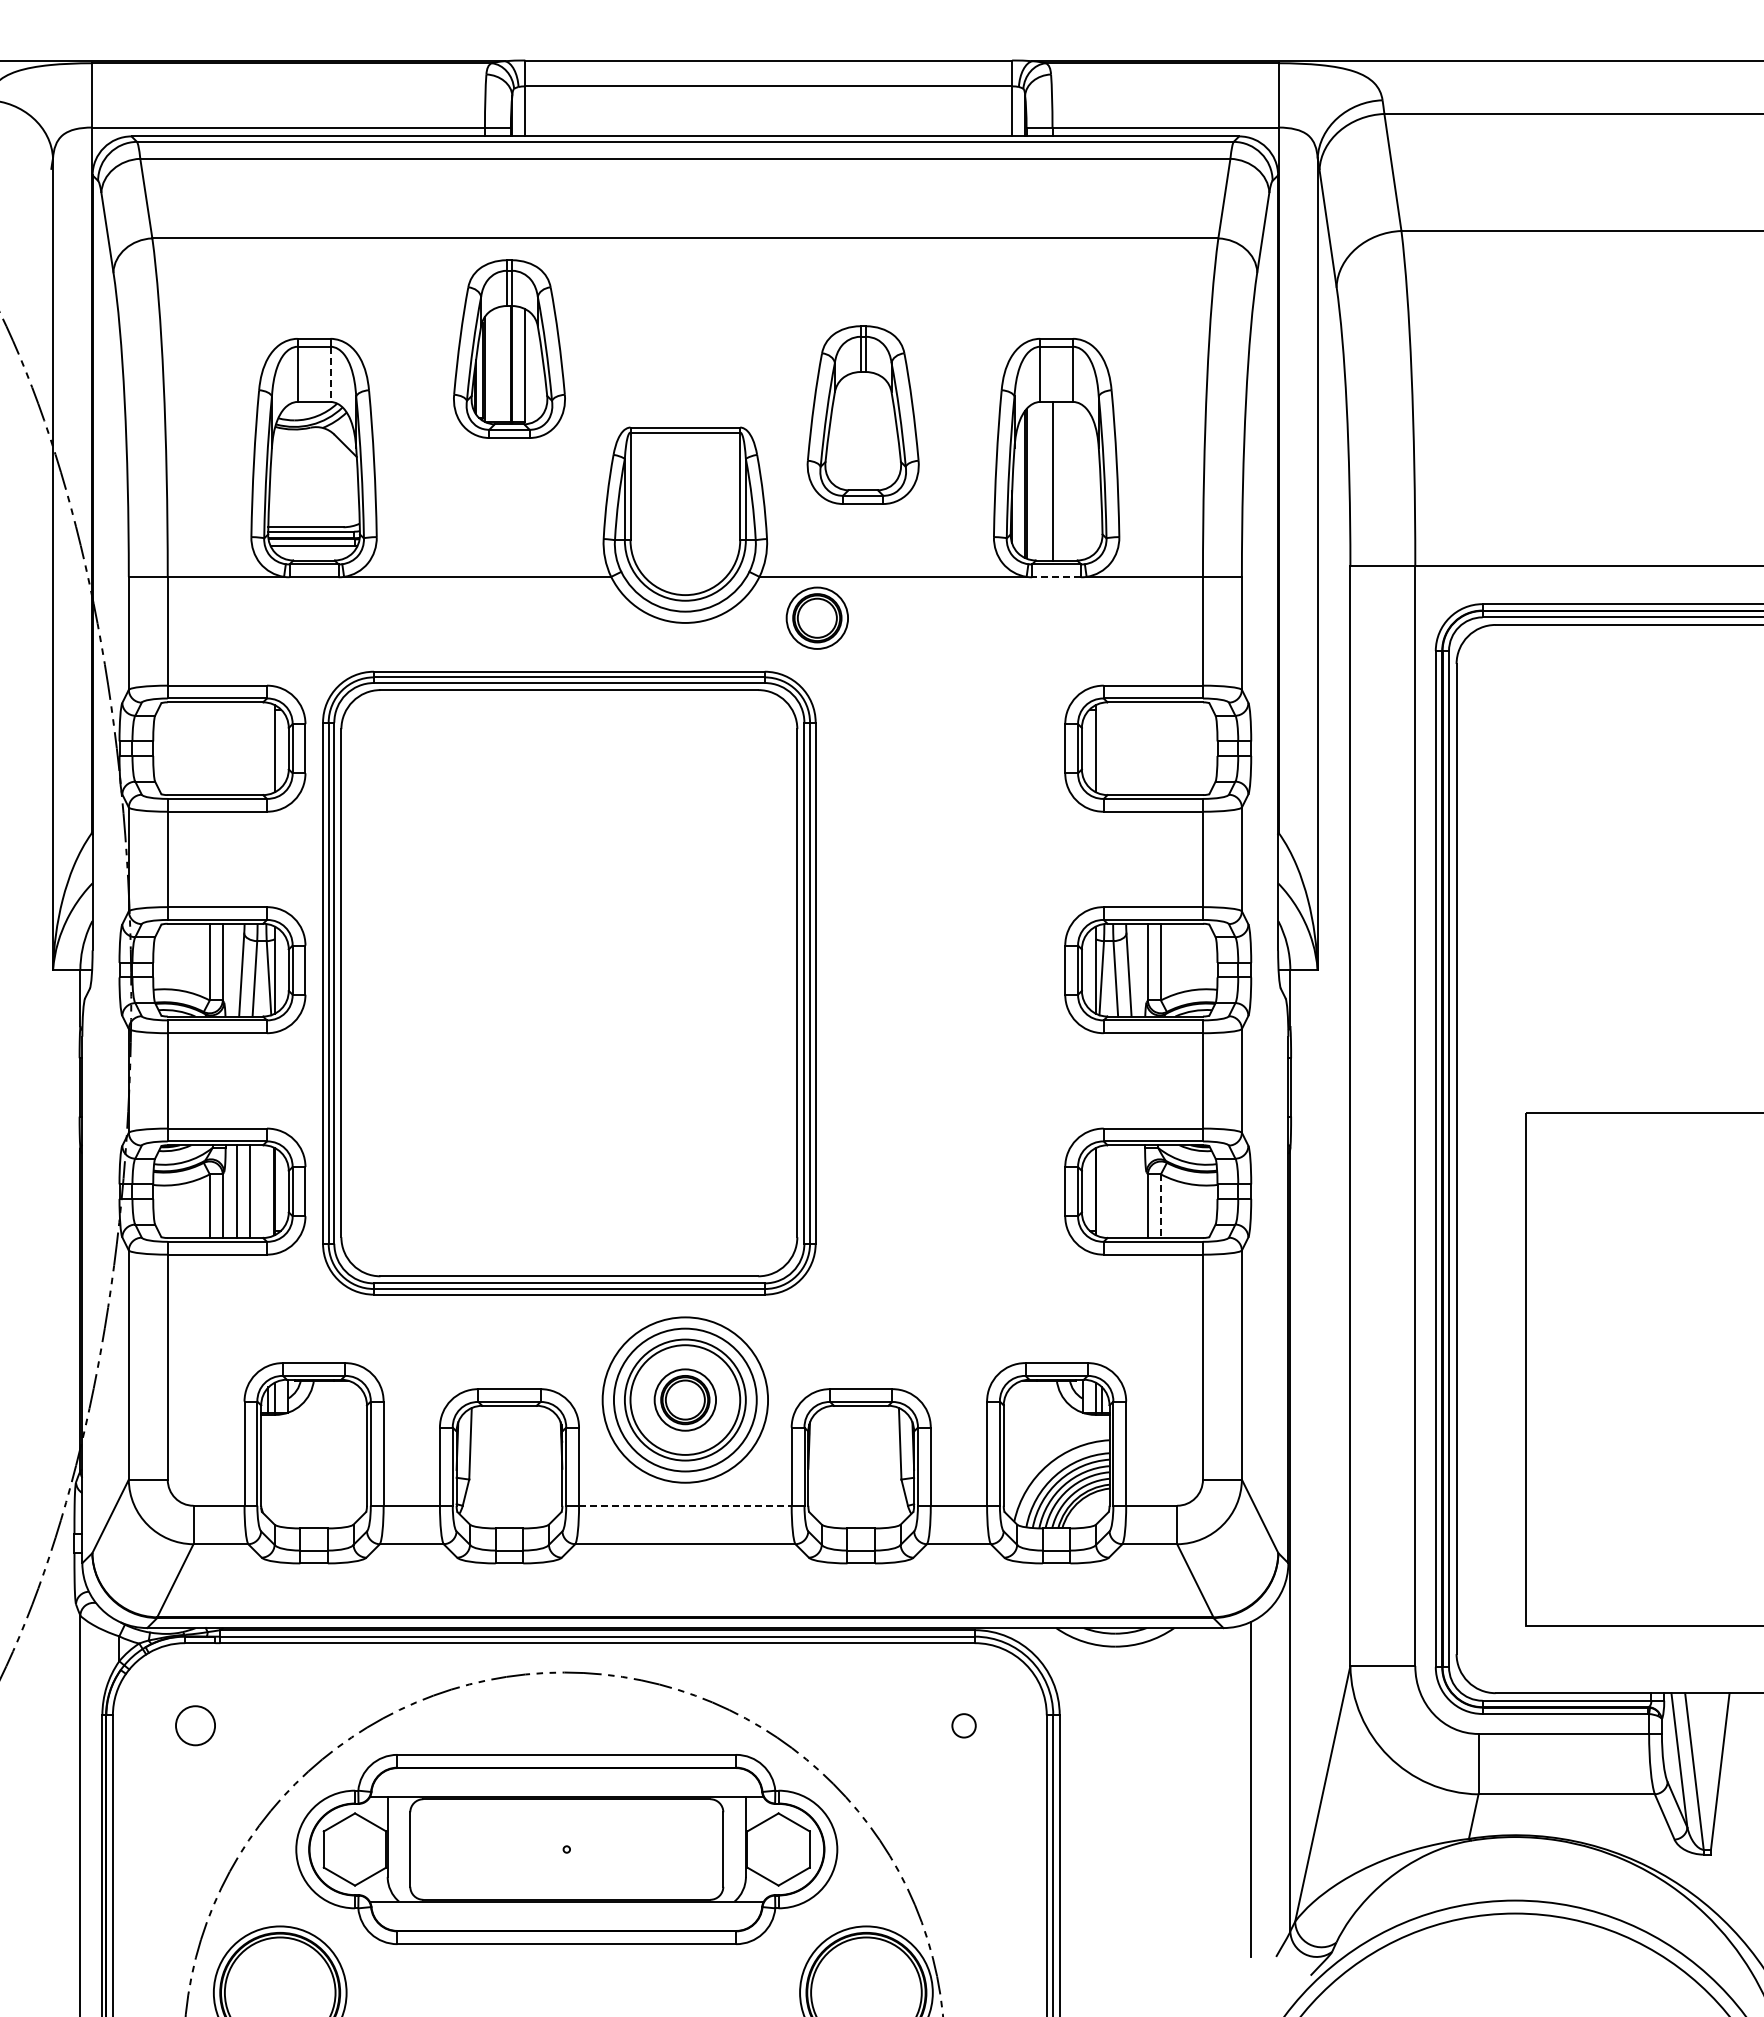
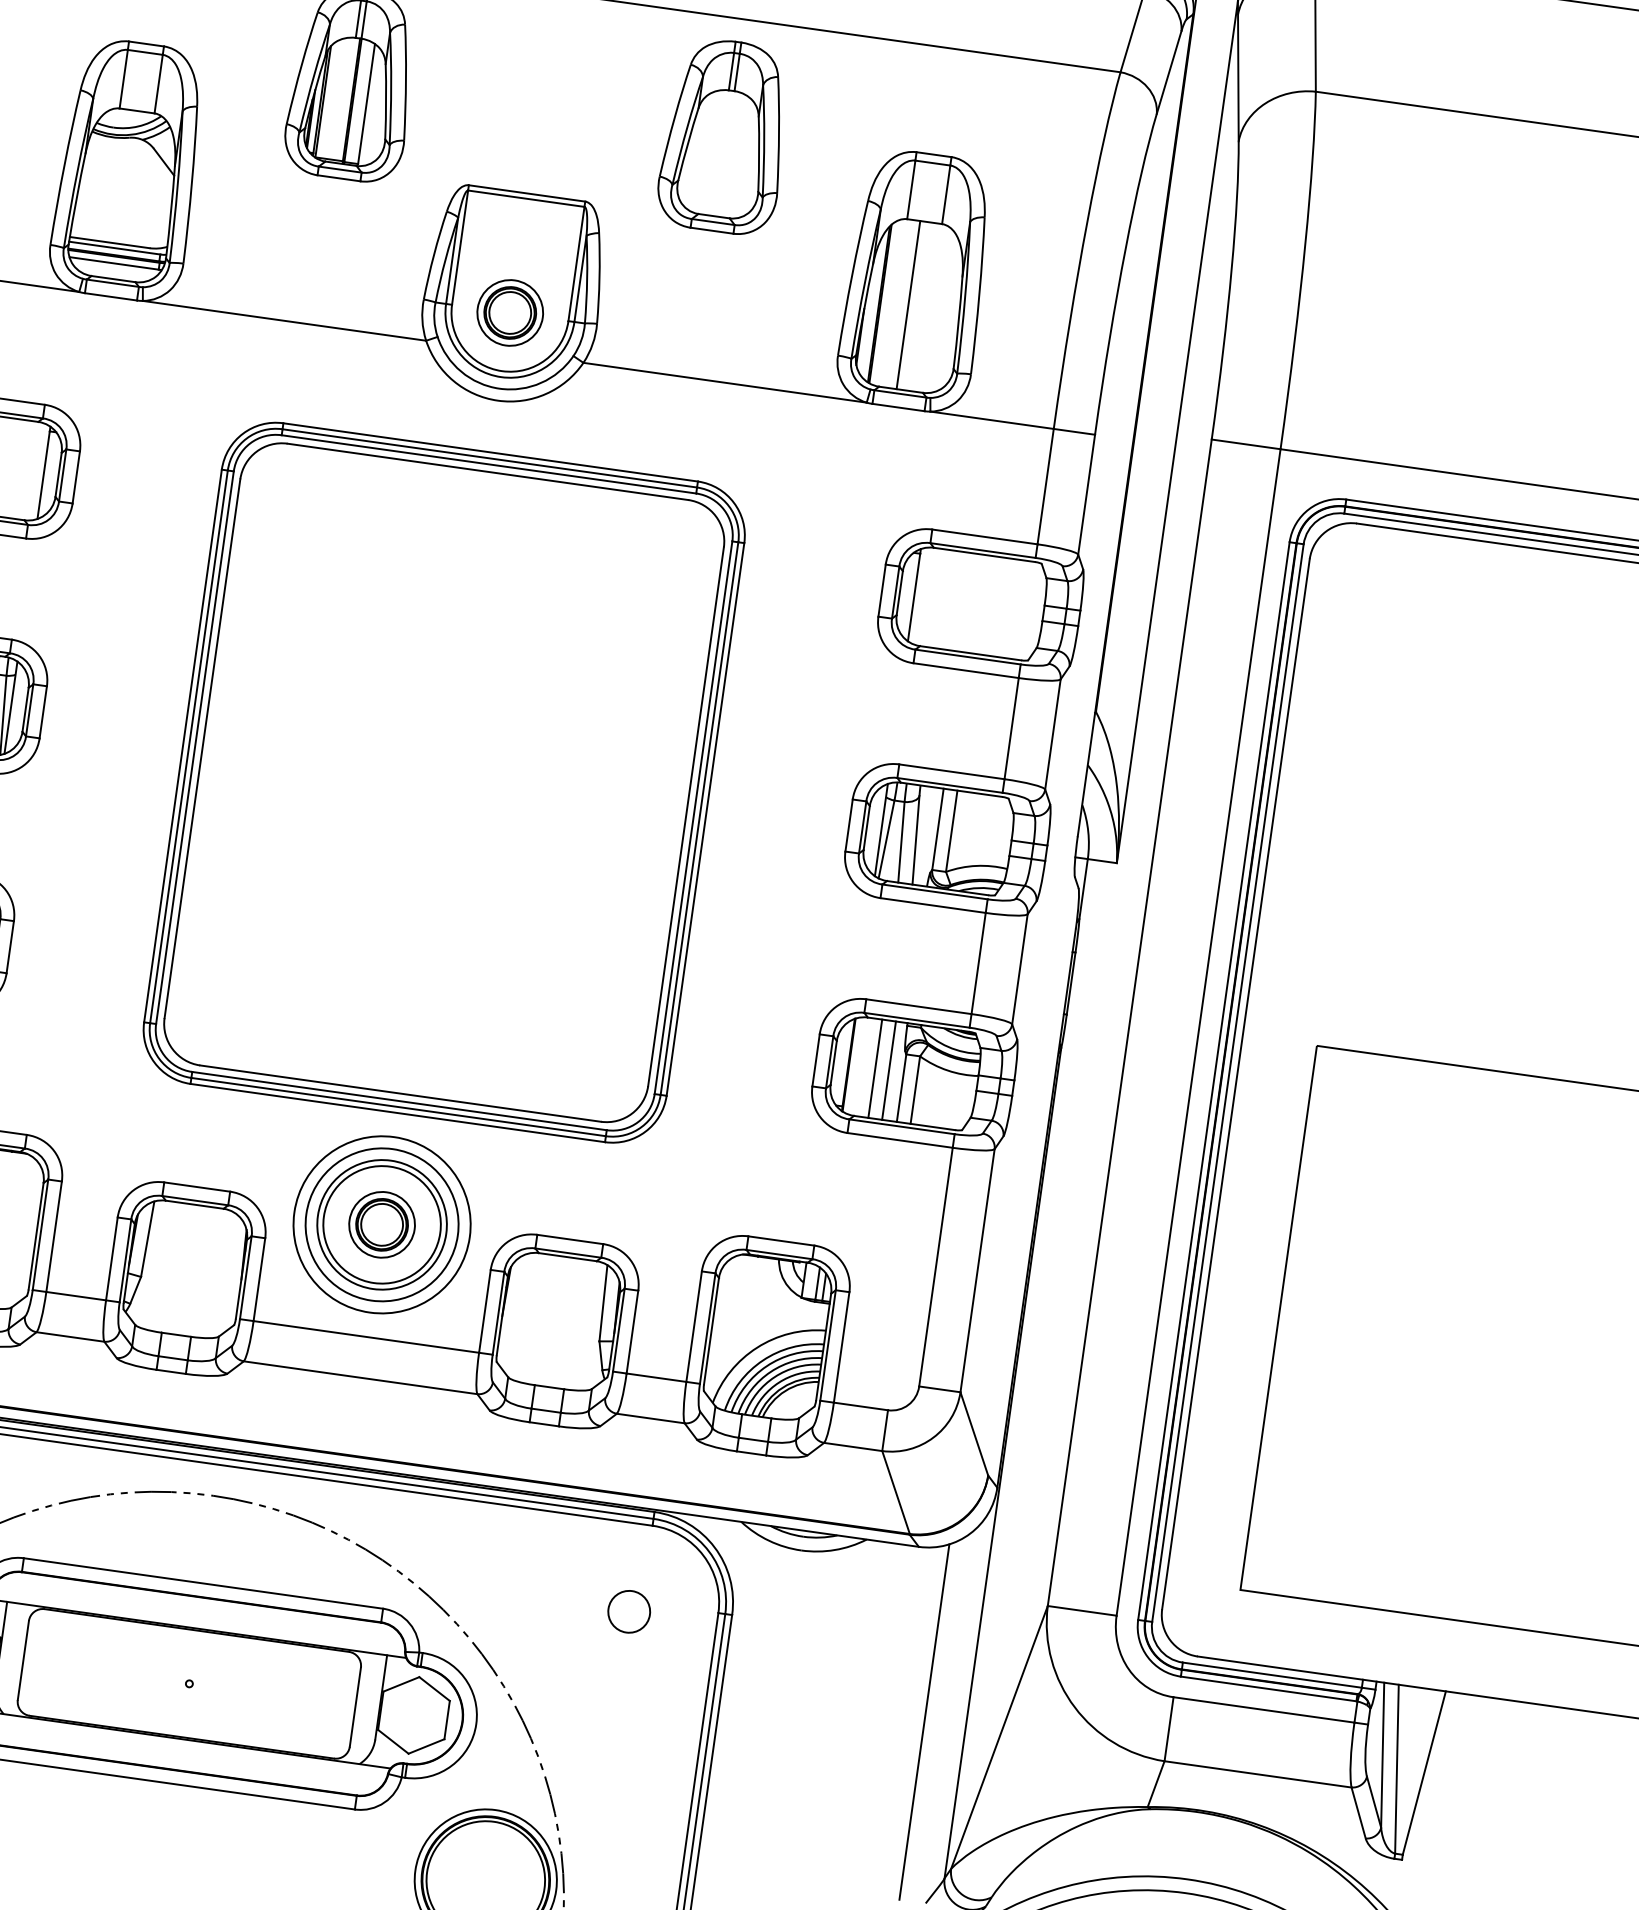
line: (330, 374) -> (158, 84), dashed -> solid
part: (862, 414) -> (724, 135), moved
line: (1056, 577) -> (898, 407), dashed -> solid
part: (816, 617) -> (509, 312), moved
part: (569, 982) -> (444, 782), moved
line: (1121, 1191) -> (875, 1068), added
line: (1134, 1191) -> (889, 1070), added
line: (1160, 1206) -> (914, 1090), dashed -> solid
line: (685, 1505) -> (366, 1336), dashed -> solid
circle: (963, 1725) -> (628, 1611), size x1.67

